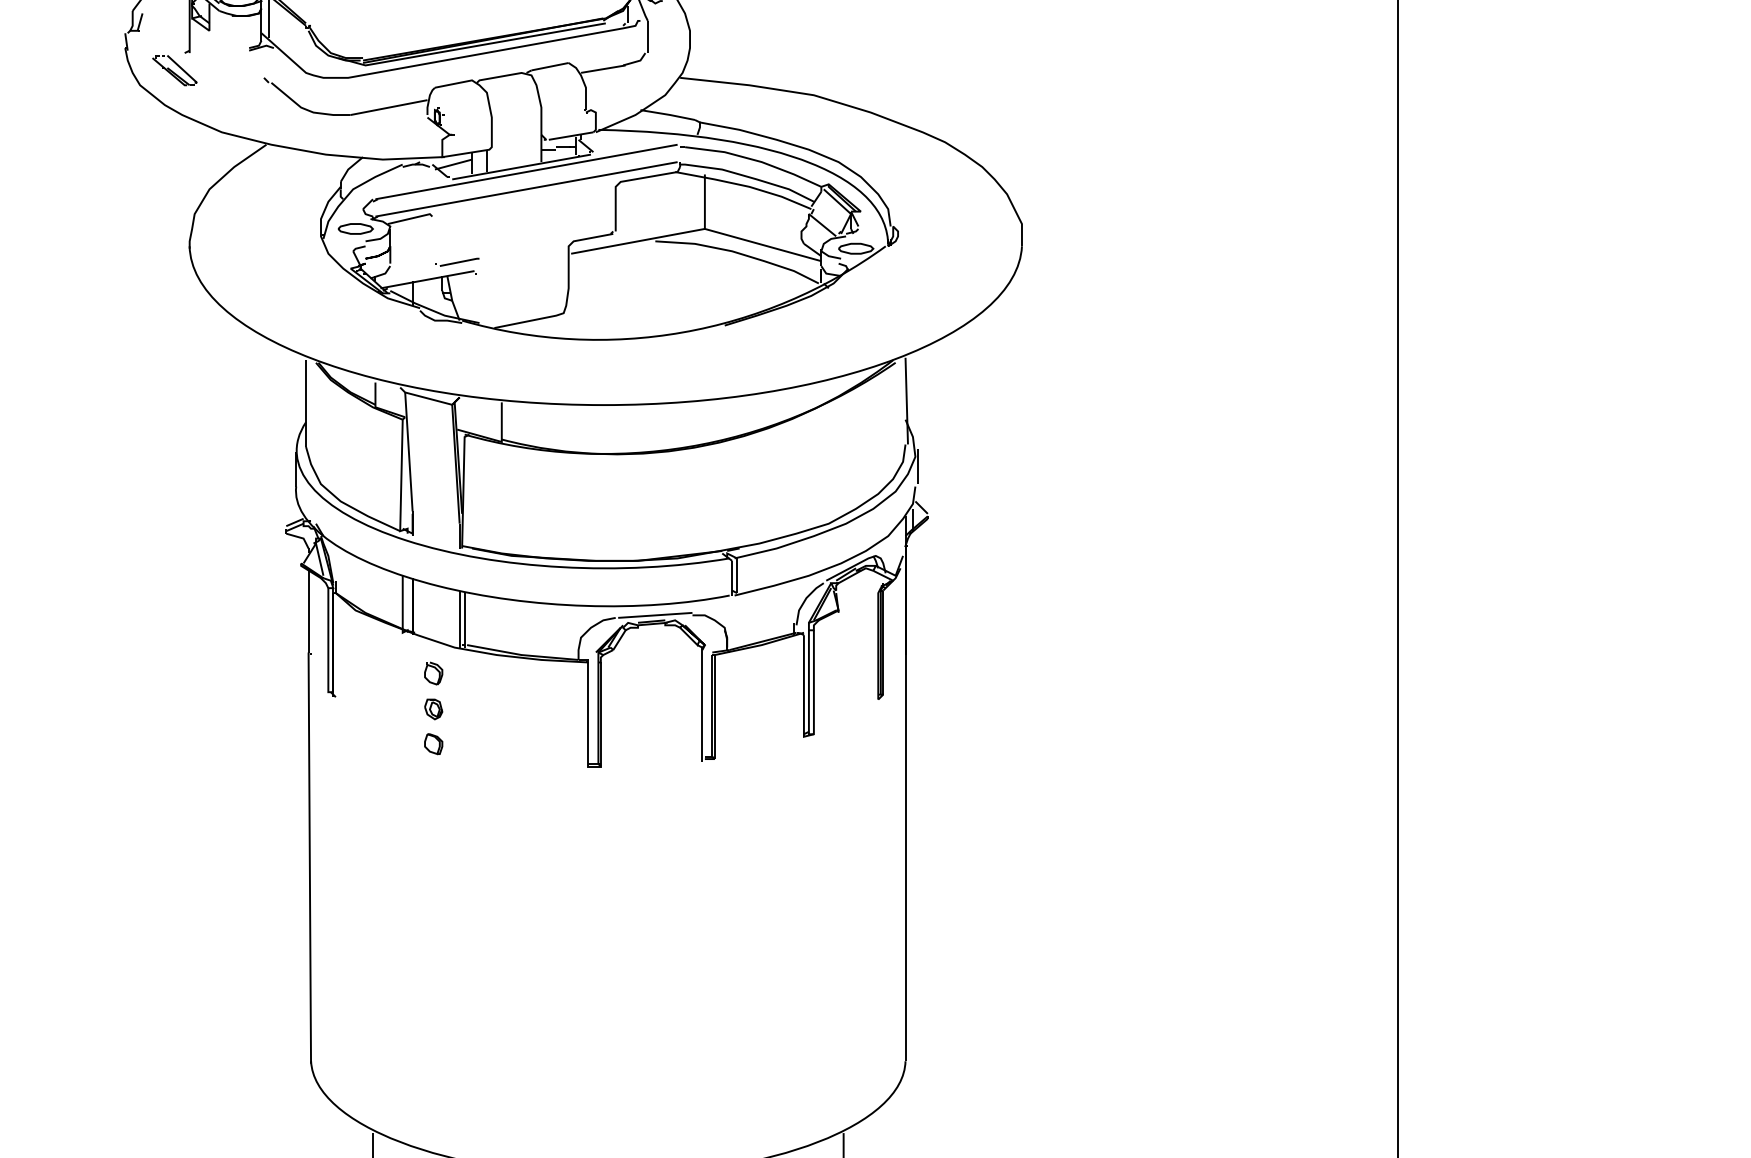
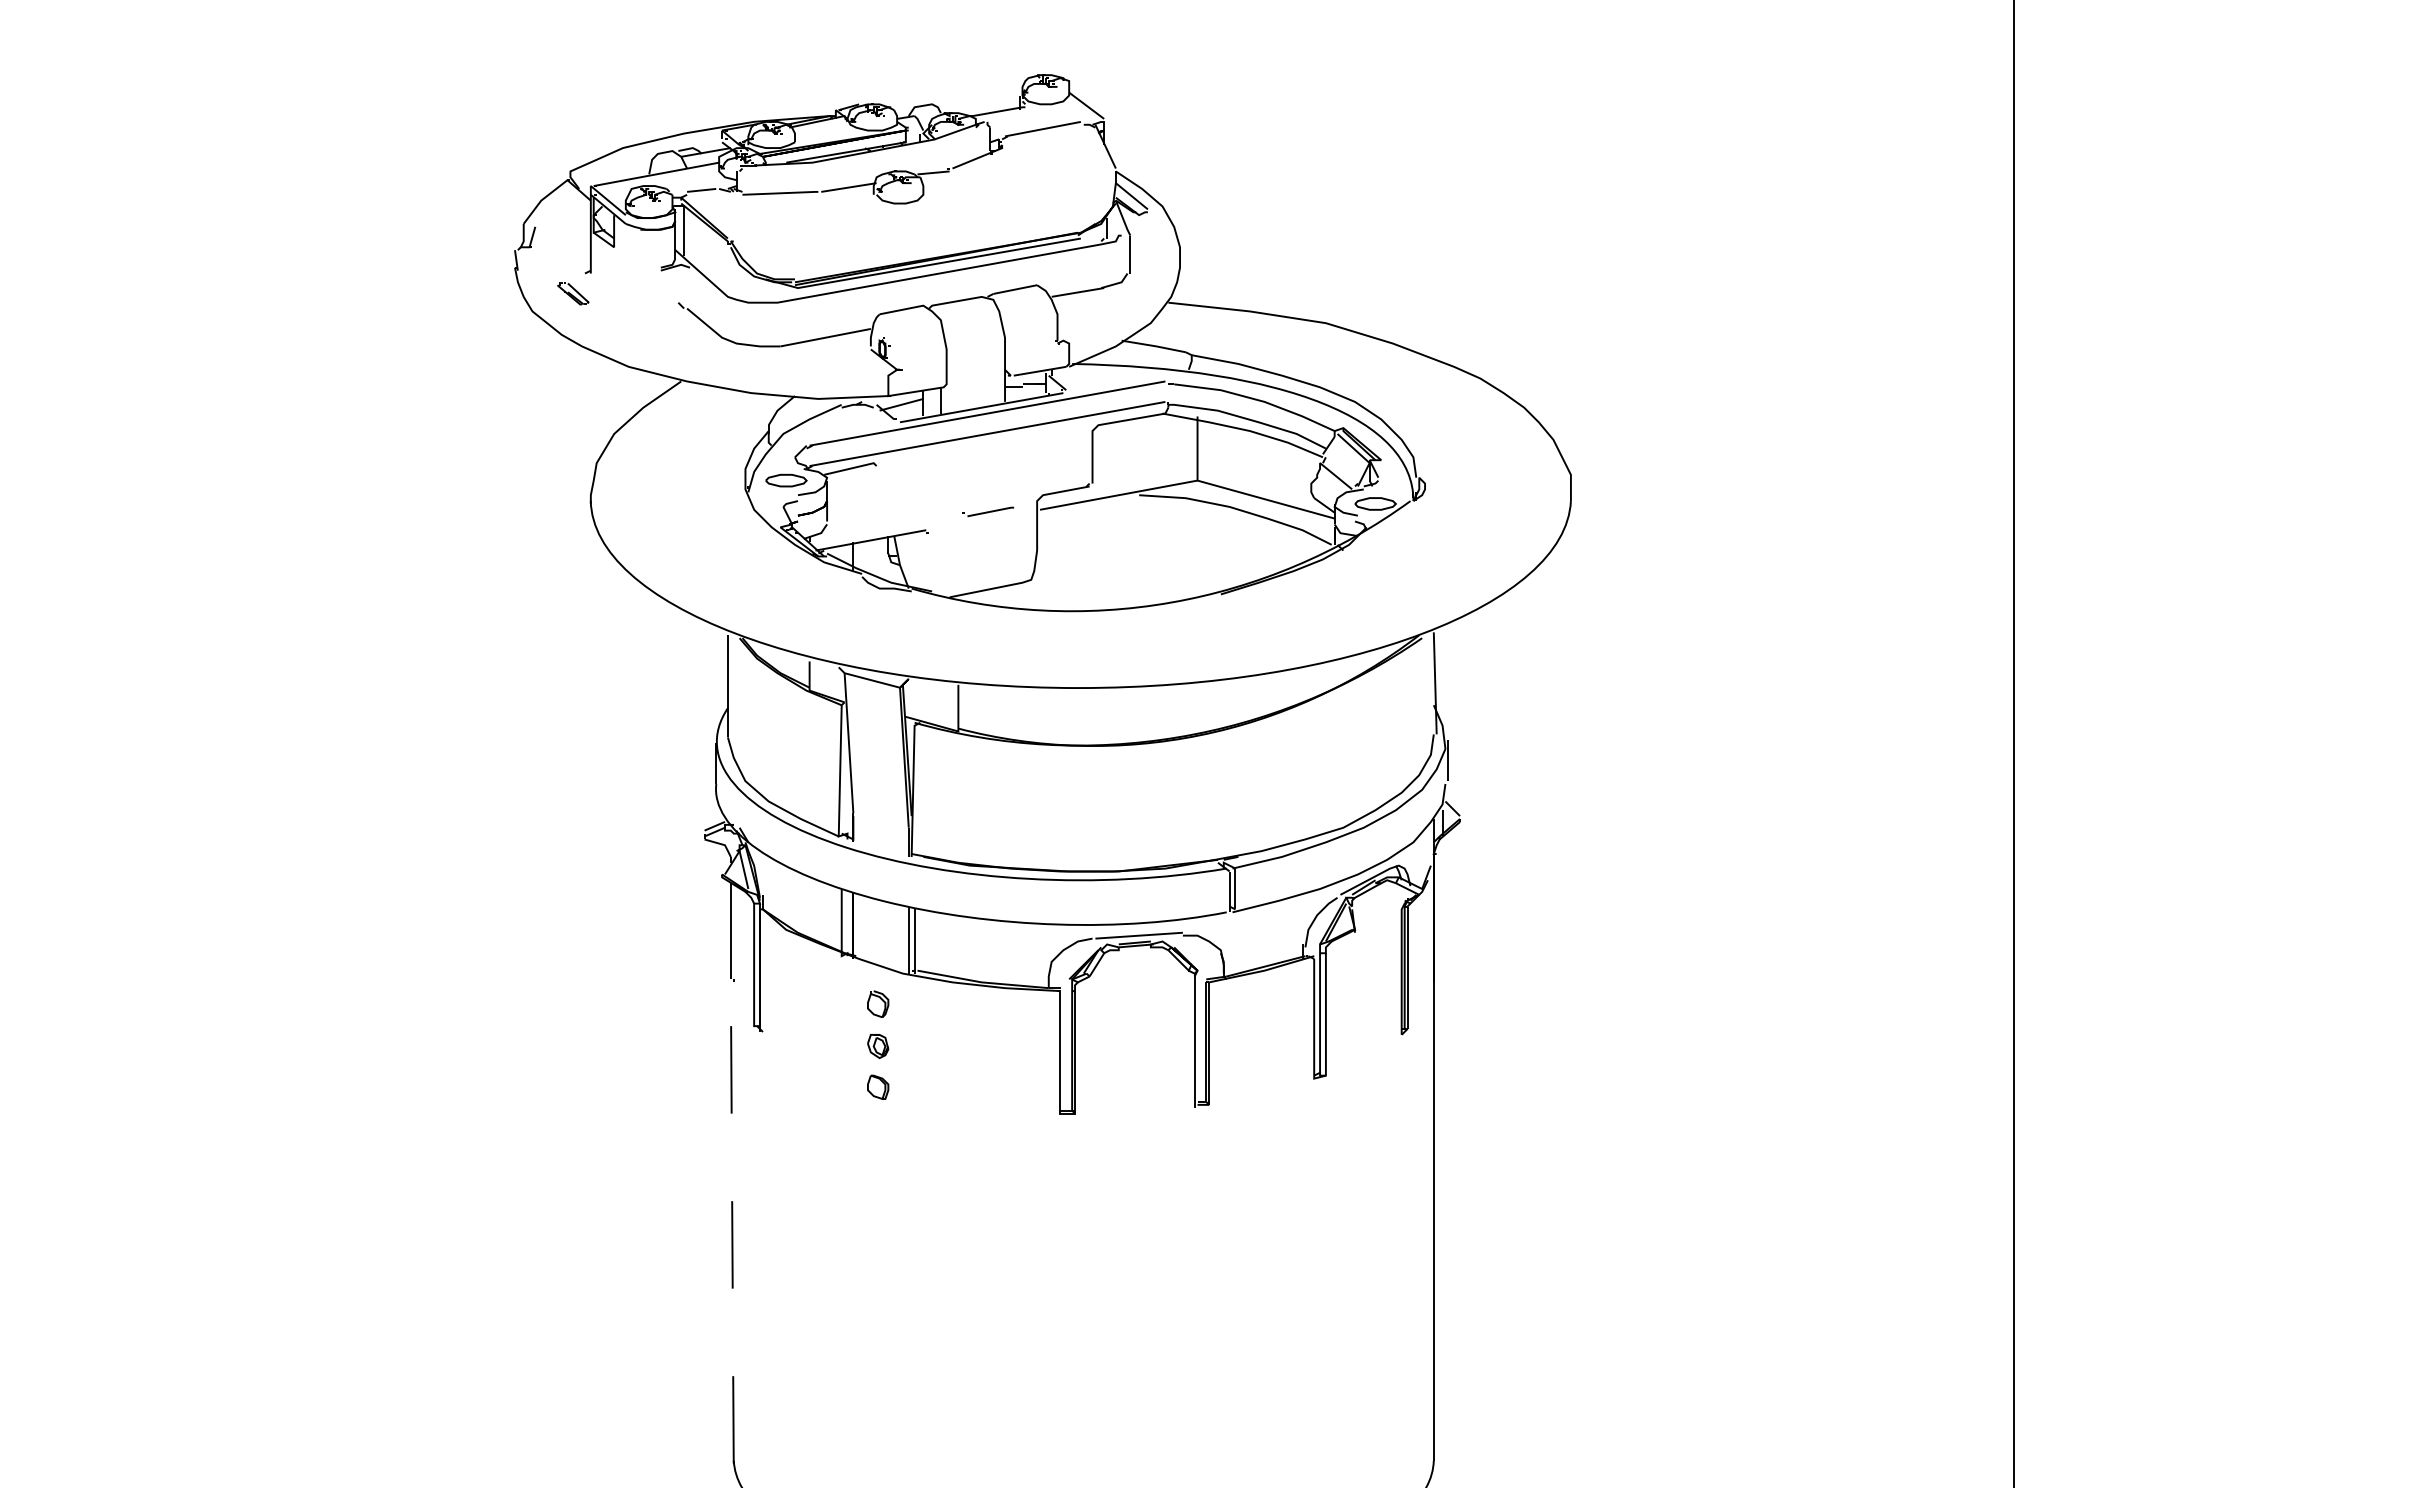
part: (174, 70) -> (572, 293), size x0.6
part: (457, 261) -> (988, 511), moved
line: (309, 858) -> (732, 1221), solid -> dashed

